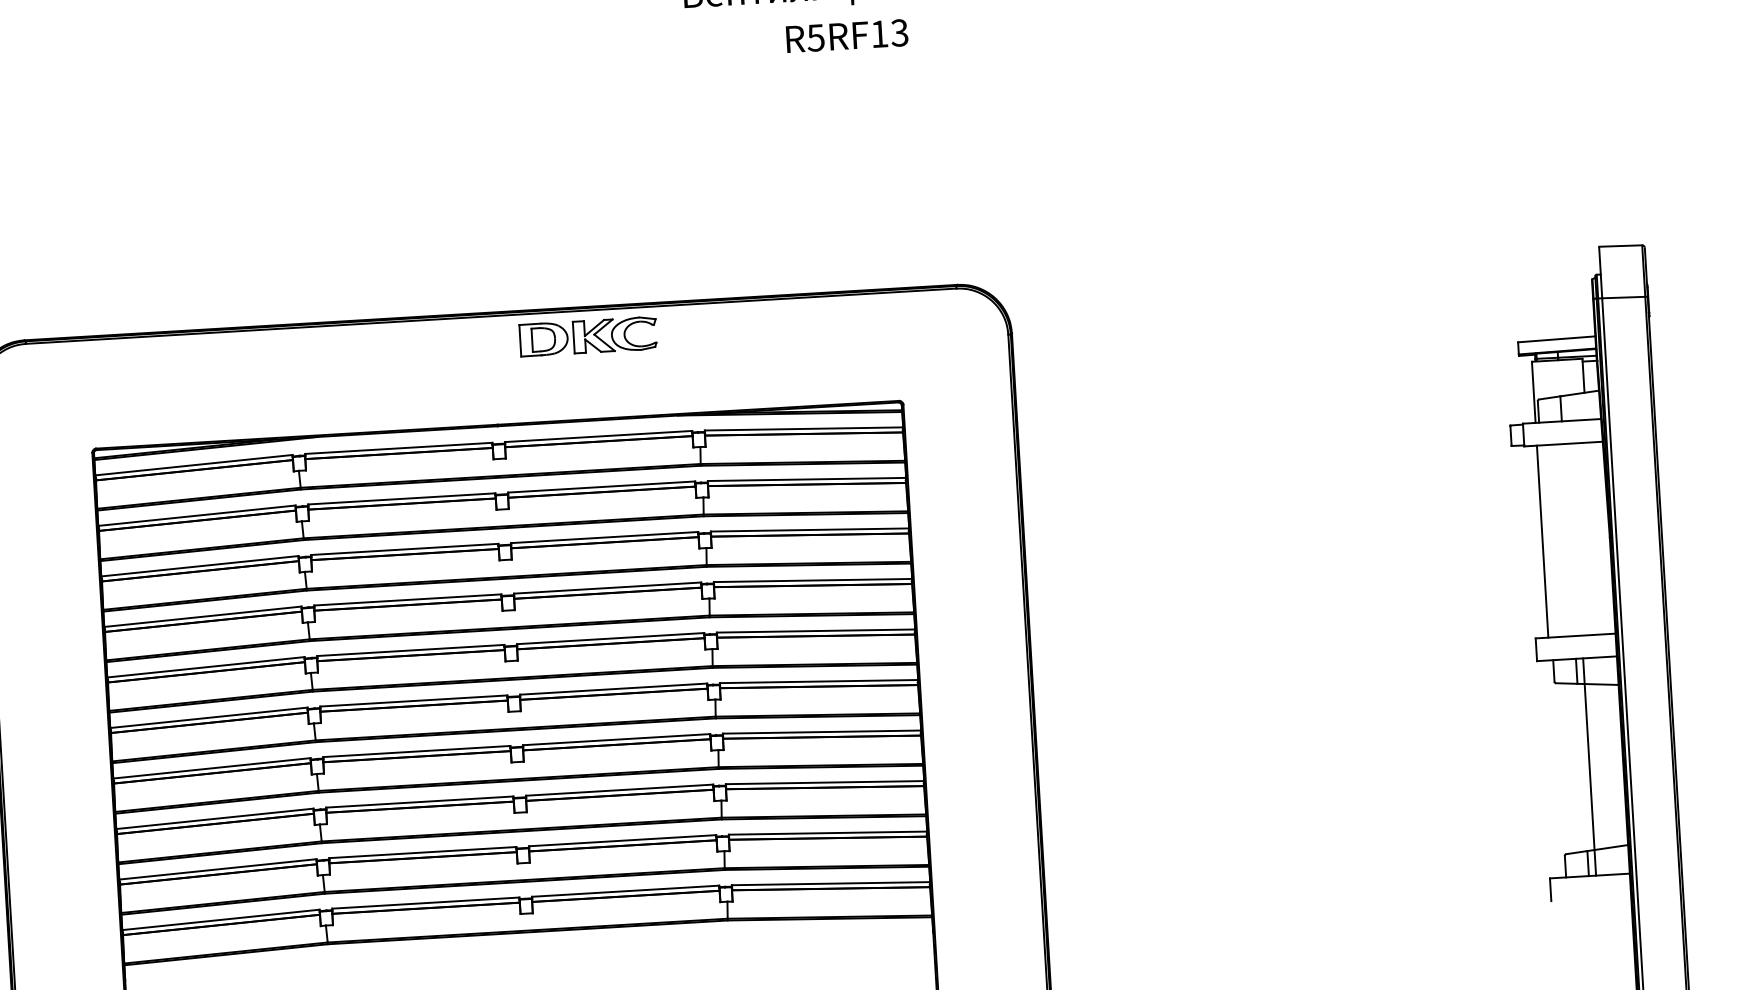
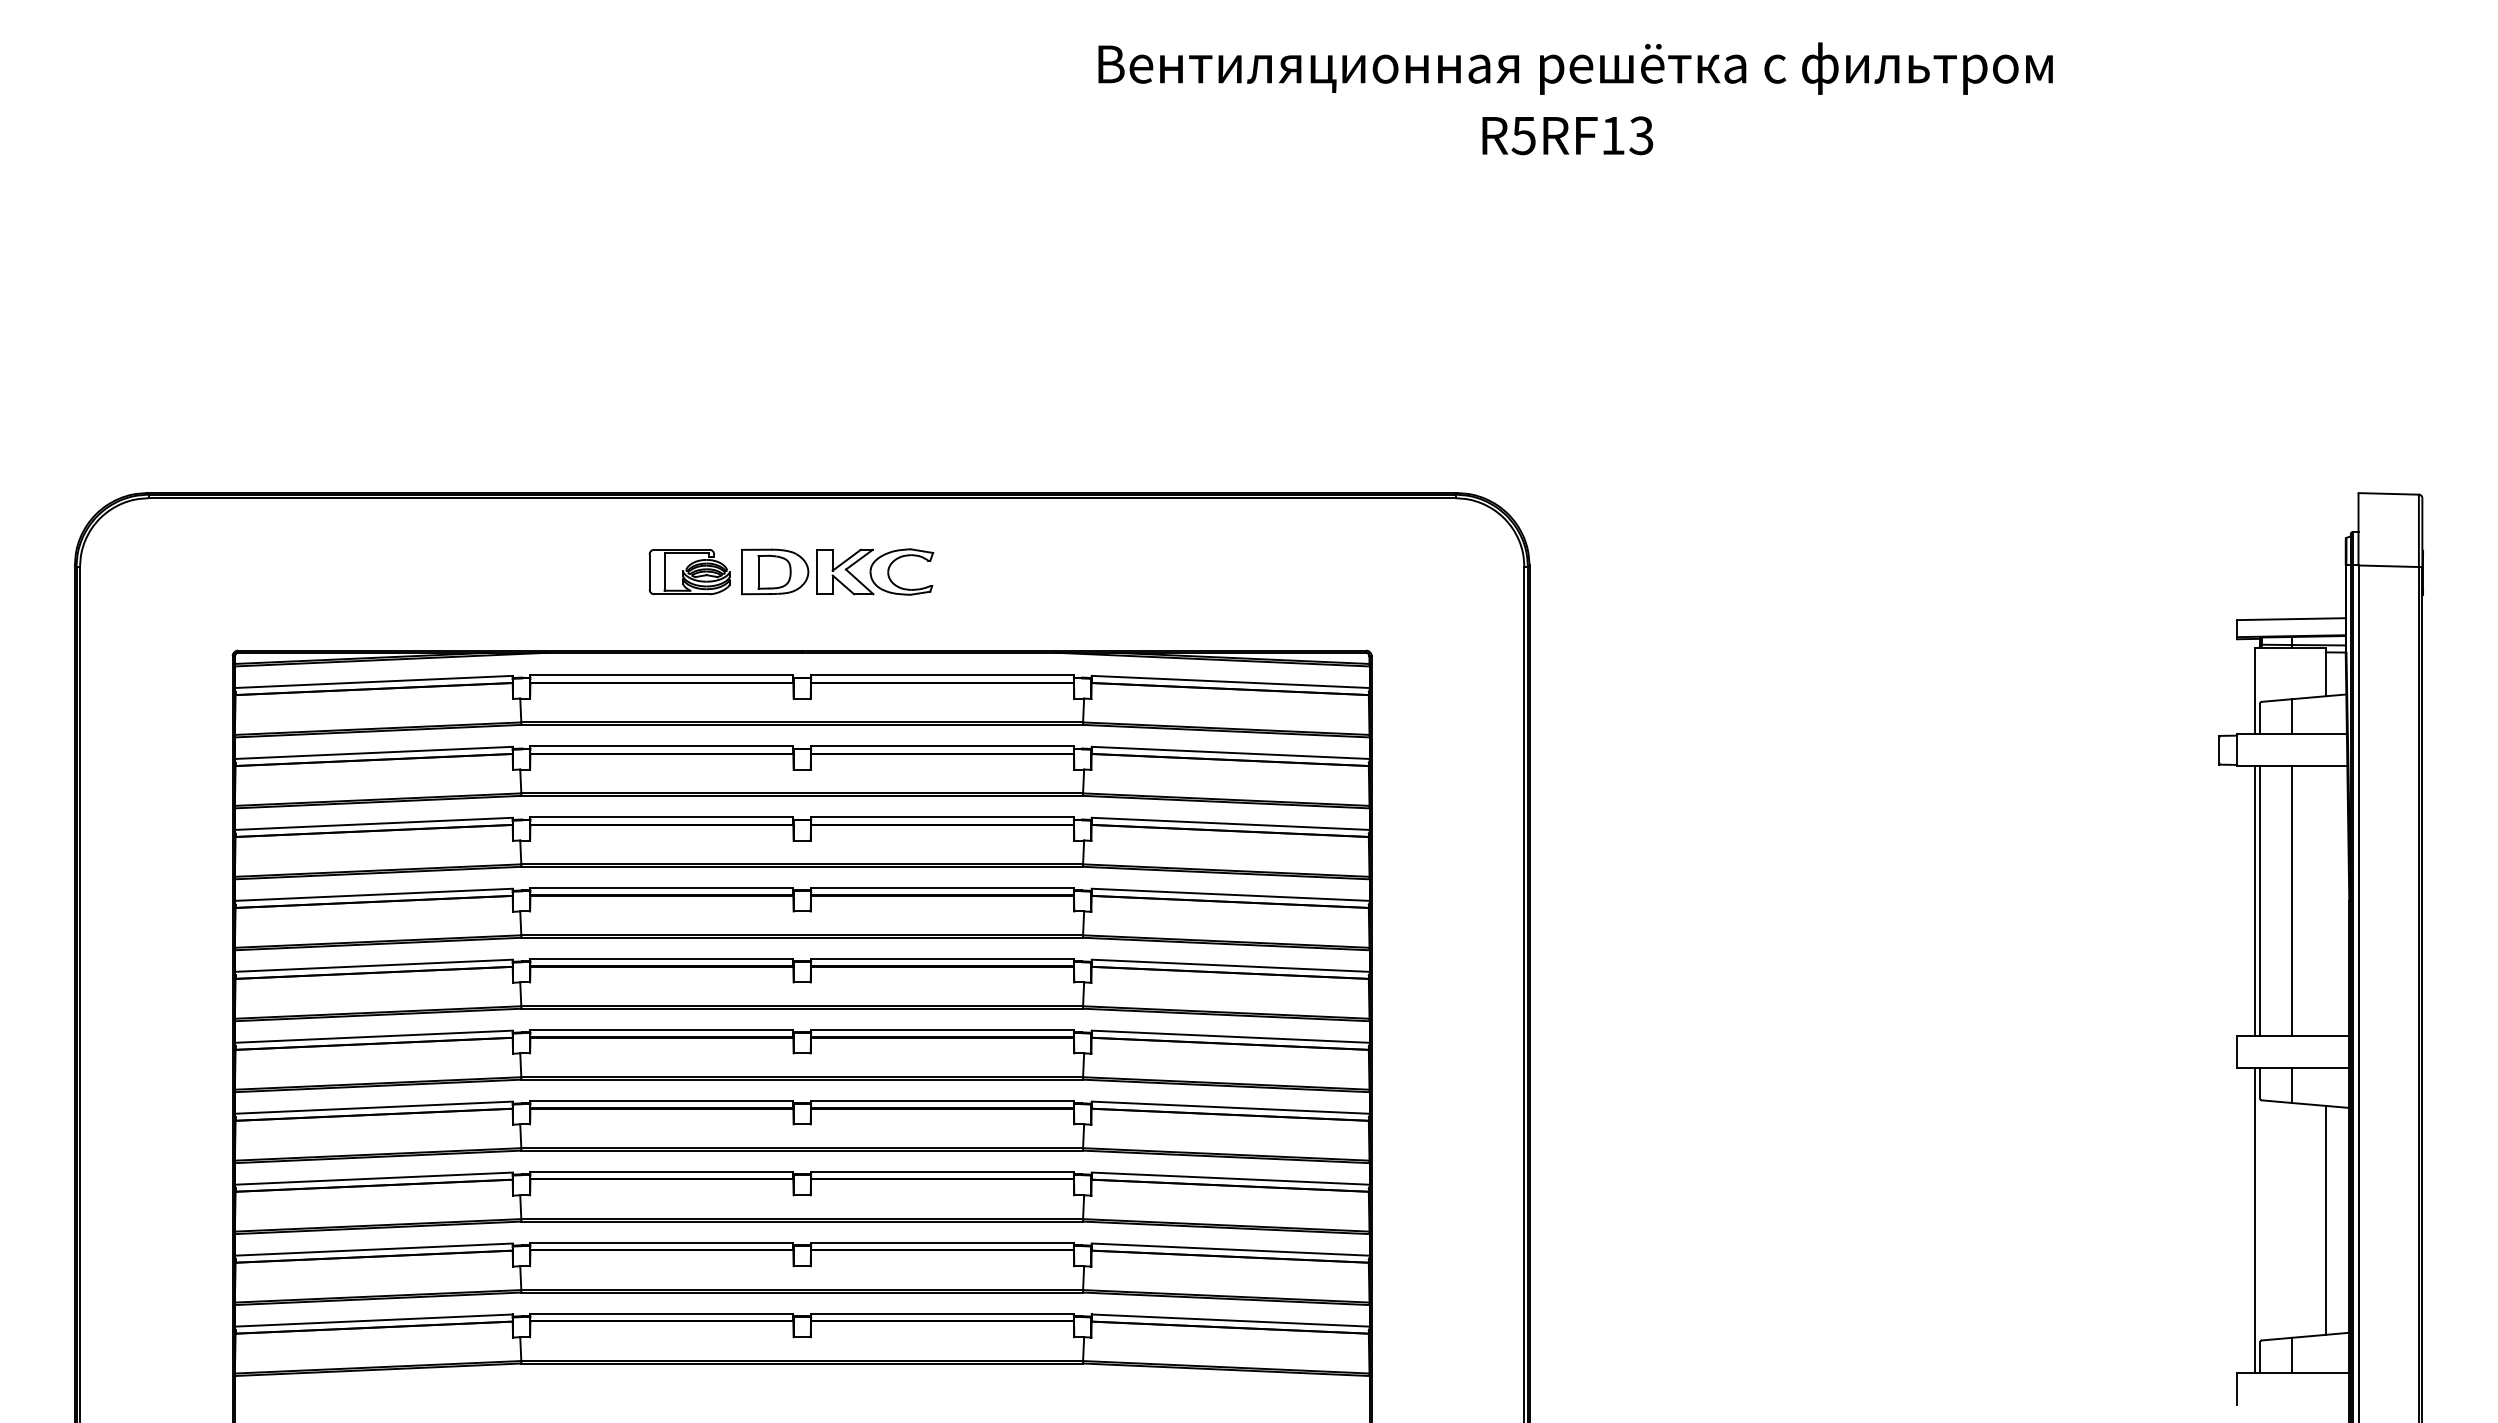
text: (847, 35) -> (1567, 135), moved
part: (588, 336) -> (837, 571), moved
part: (414, 373) -> (689, 572), added
line: (1568, 539) -> (2291, 900), added
line: (1545, 541) -> (2259, 900), added
line: (1606, 765) -> (2325, 1219), added
line: (1589, 766) -> (2254, 1219), moved

